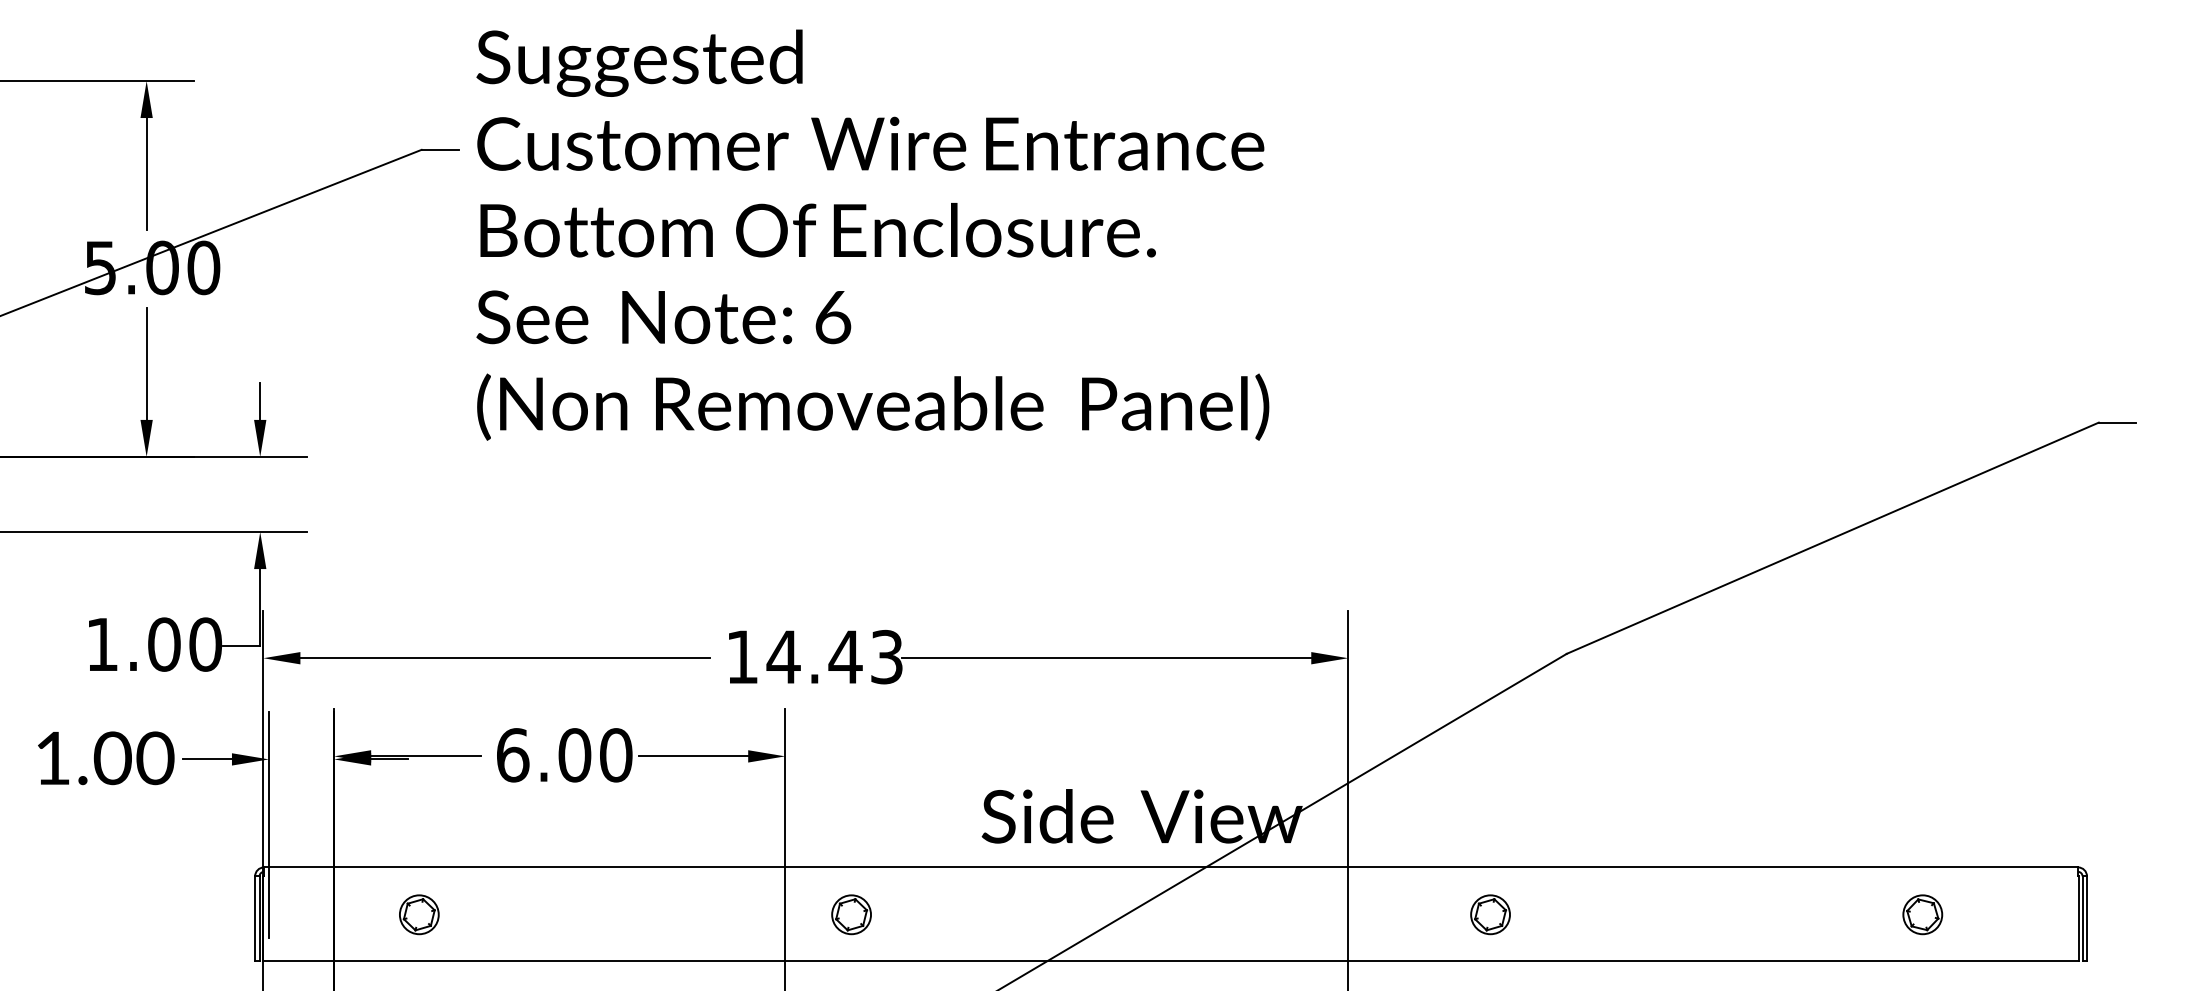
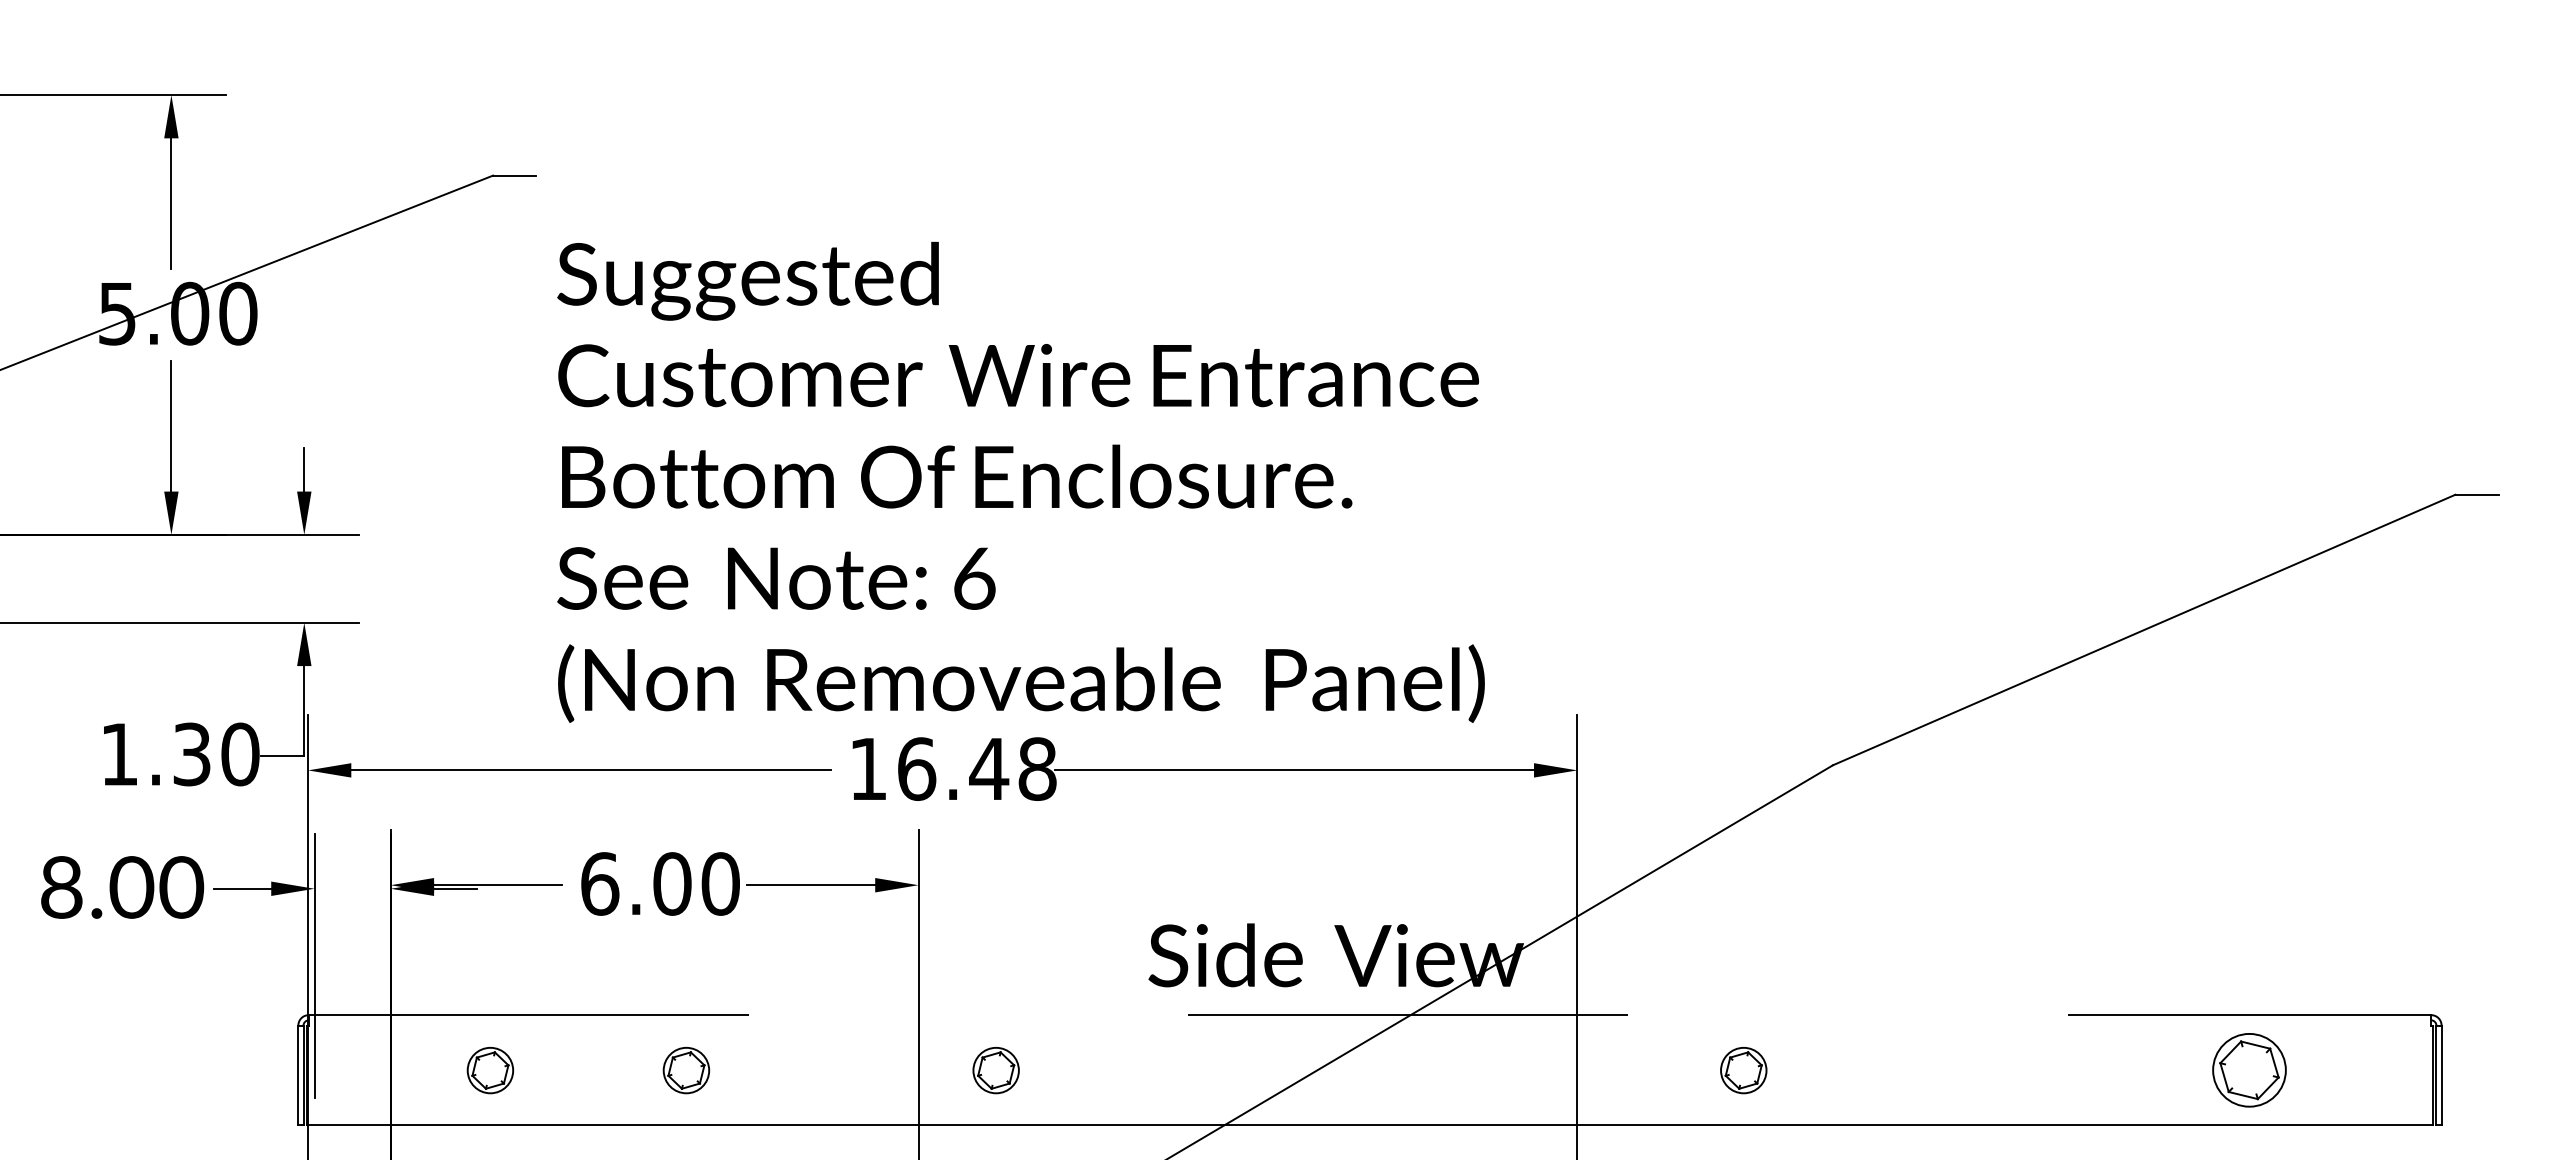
text: (872, 234) -> (1020, 481), moved
text: (164, 644) -> (192, 754), 1.00 -> 1.30
text: (834, 656) -> (976, 768), 14.43 -> 16.48
text: (52, 758) -> (61, 887), 1.00 -> 8.00
line: (1171, 867) -> (1370, 1015), solid -> dashed
part: (586, 914) -> (686, 1070), added
part: (1922, 914) -> (2249, 1070), size x1.6

